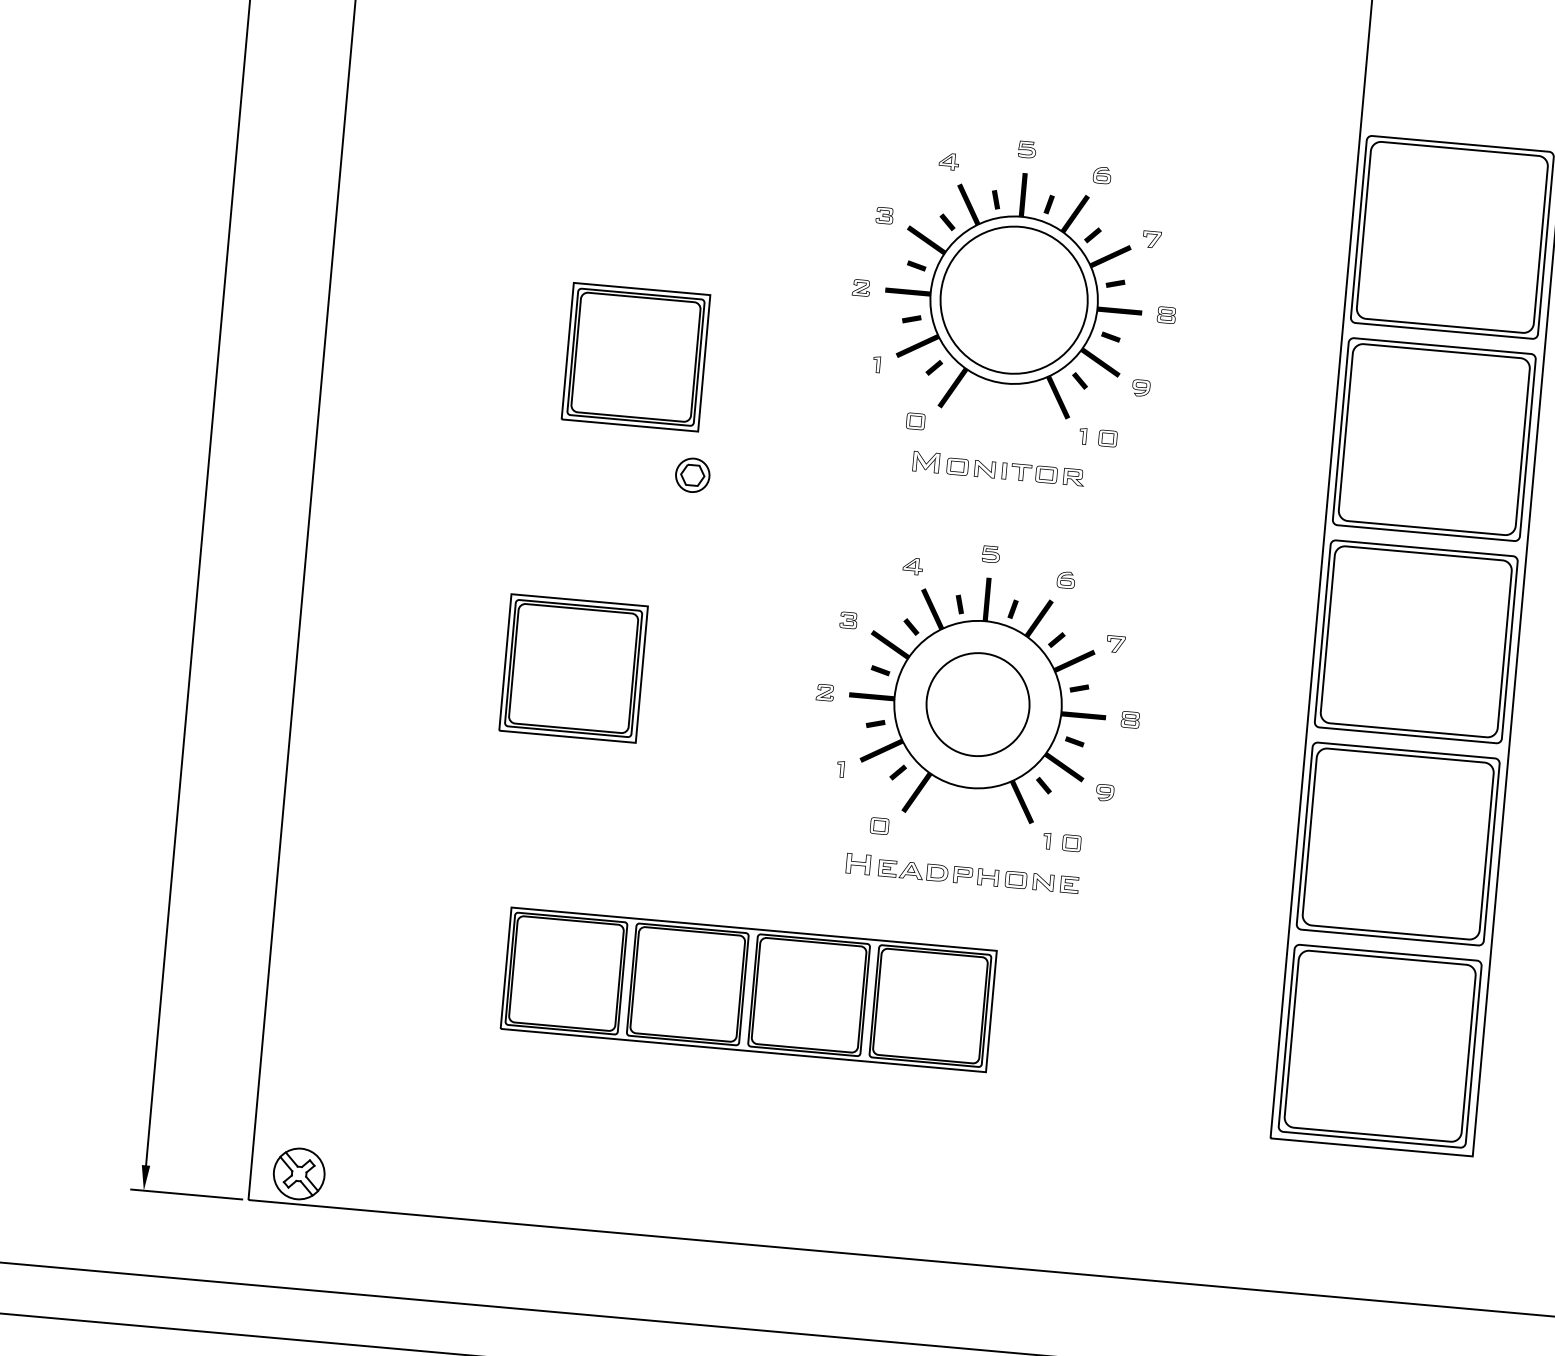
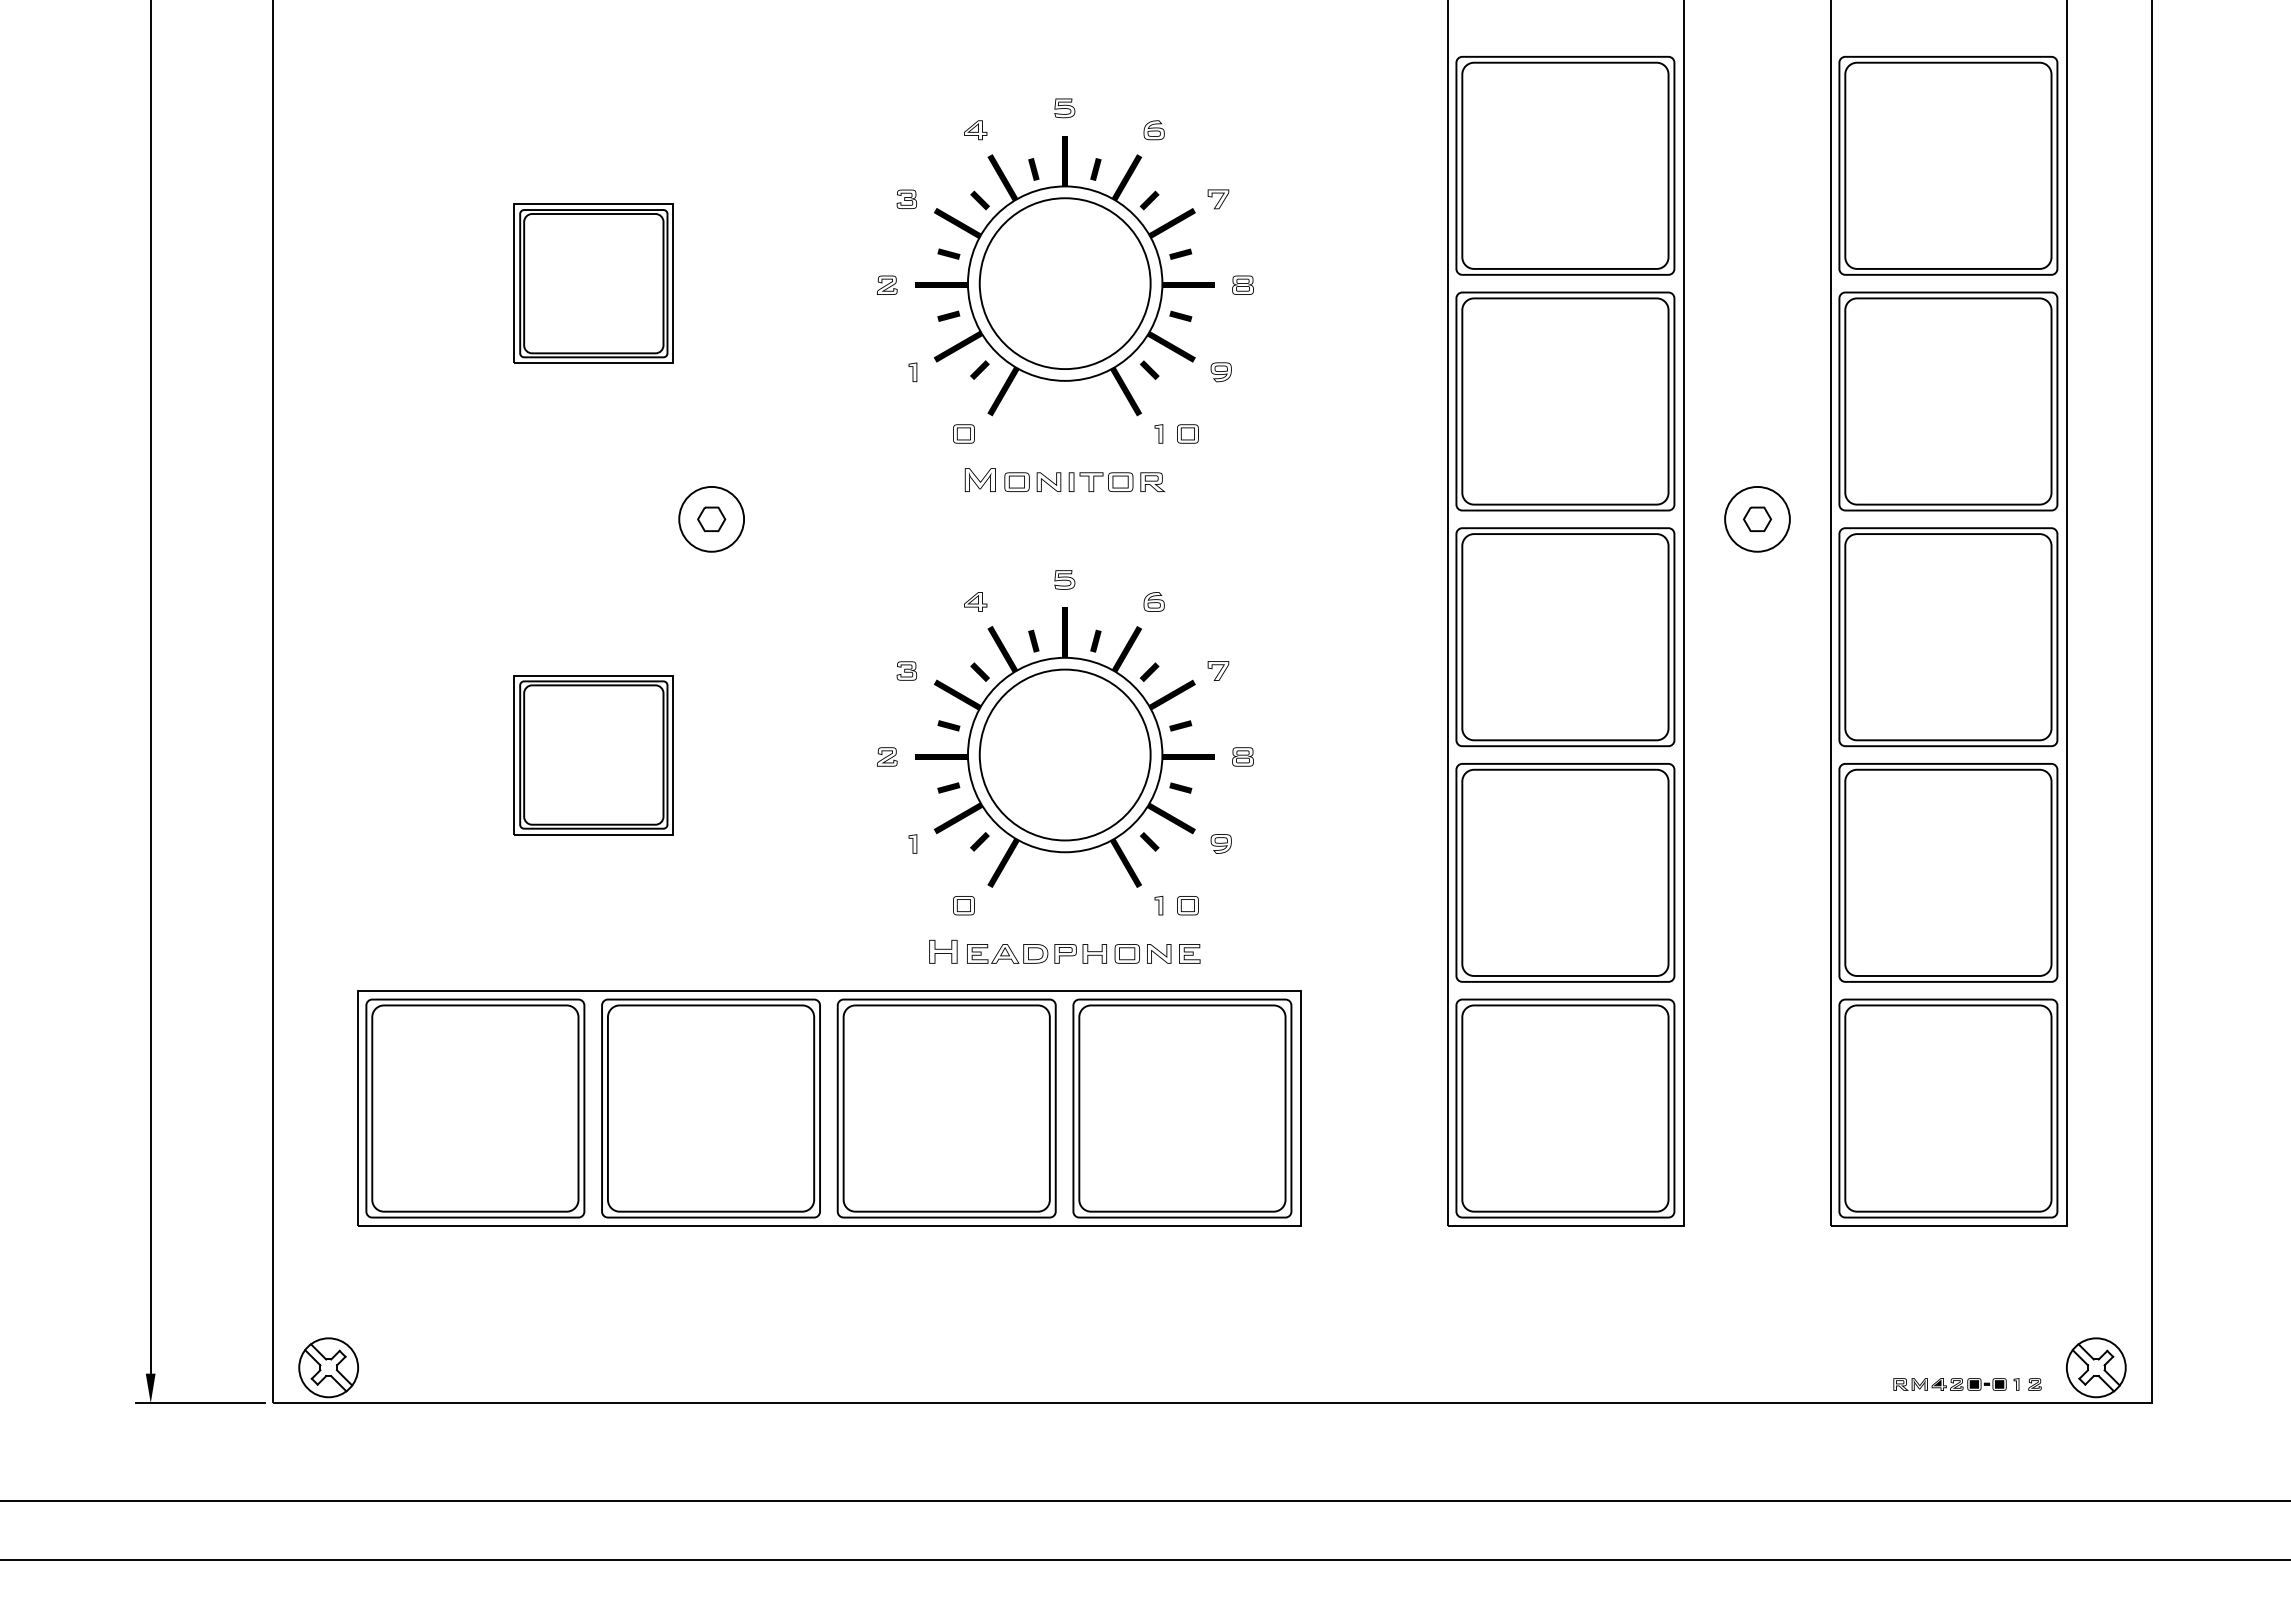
part: (635, 357) -> (593, 283), moved
circle: (692, 474) -> (711, 518), size x1.67
circle: (977, 704) -> (1064, 754), size x1.43
part: (748, 989) -> (829, 1108), size x1.67

